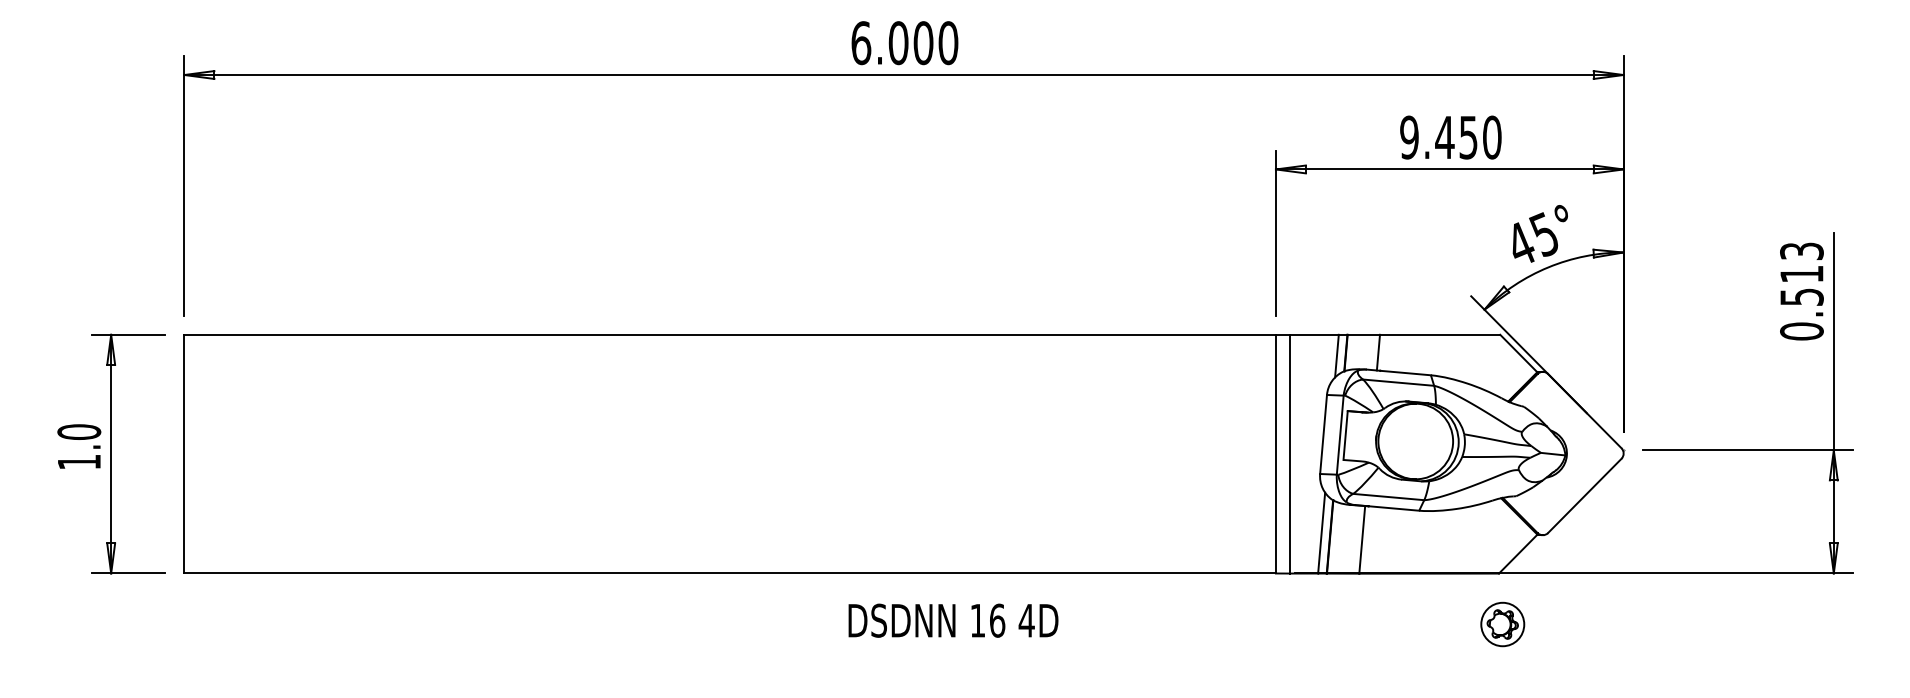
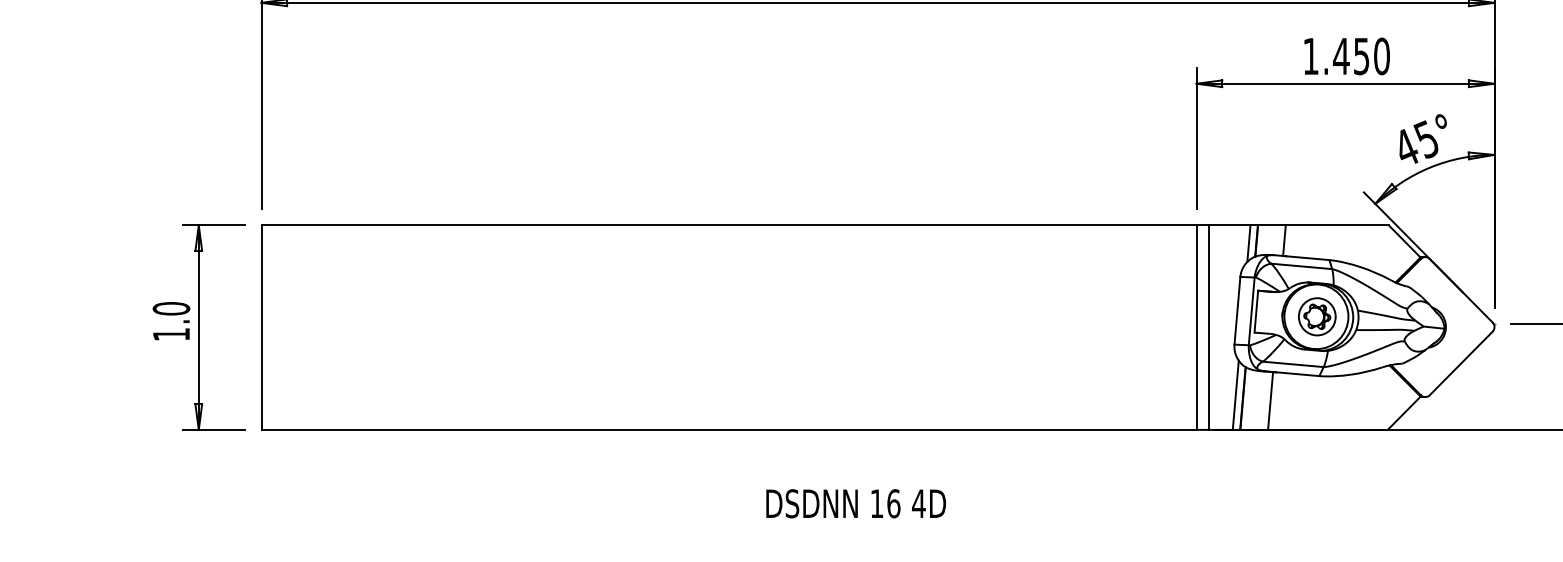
text: (1409, 137) -> (1311, 56), 9.450 -> 1.450
text: (953, 620) -> (856, 503), moved
part: (1502, 624) -> (1317, 316), moved

